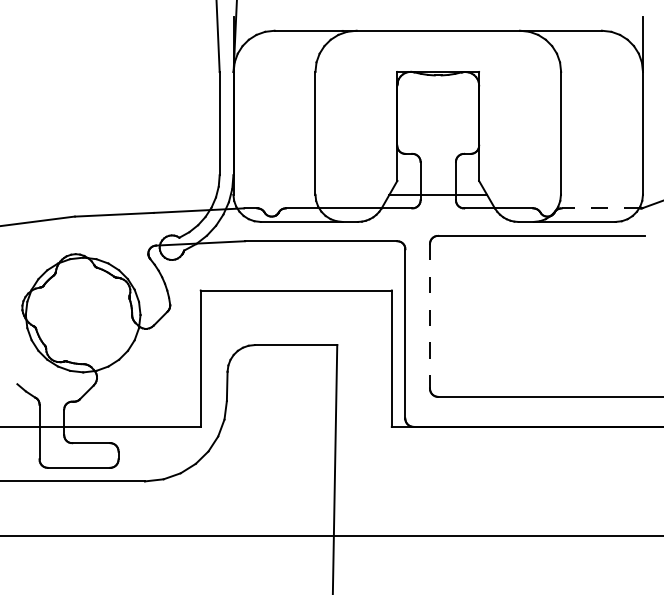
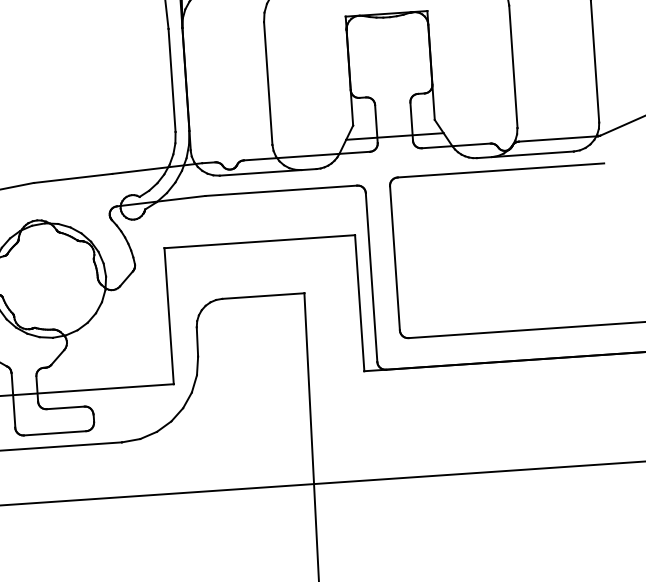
line: (600, 208) -> (557, 139), dashed -> solid
line: (430, 316) -> (395, 258), dashed -> solid

